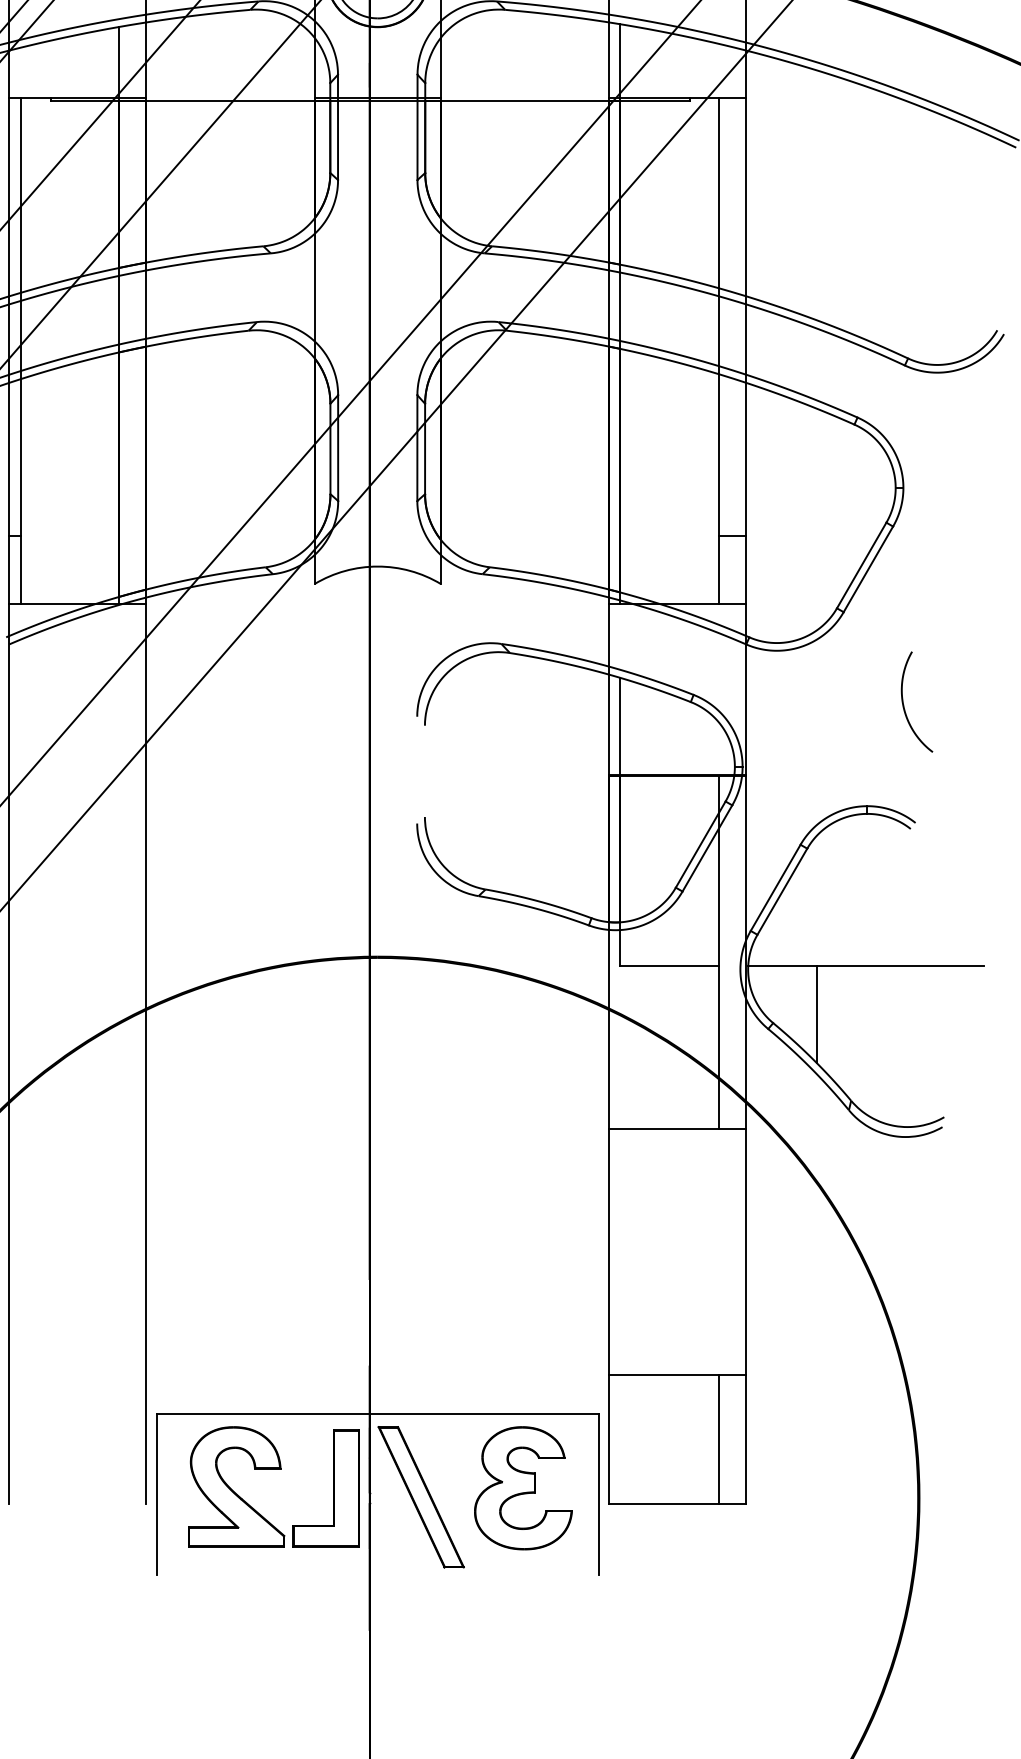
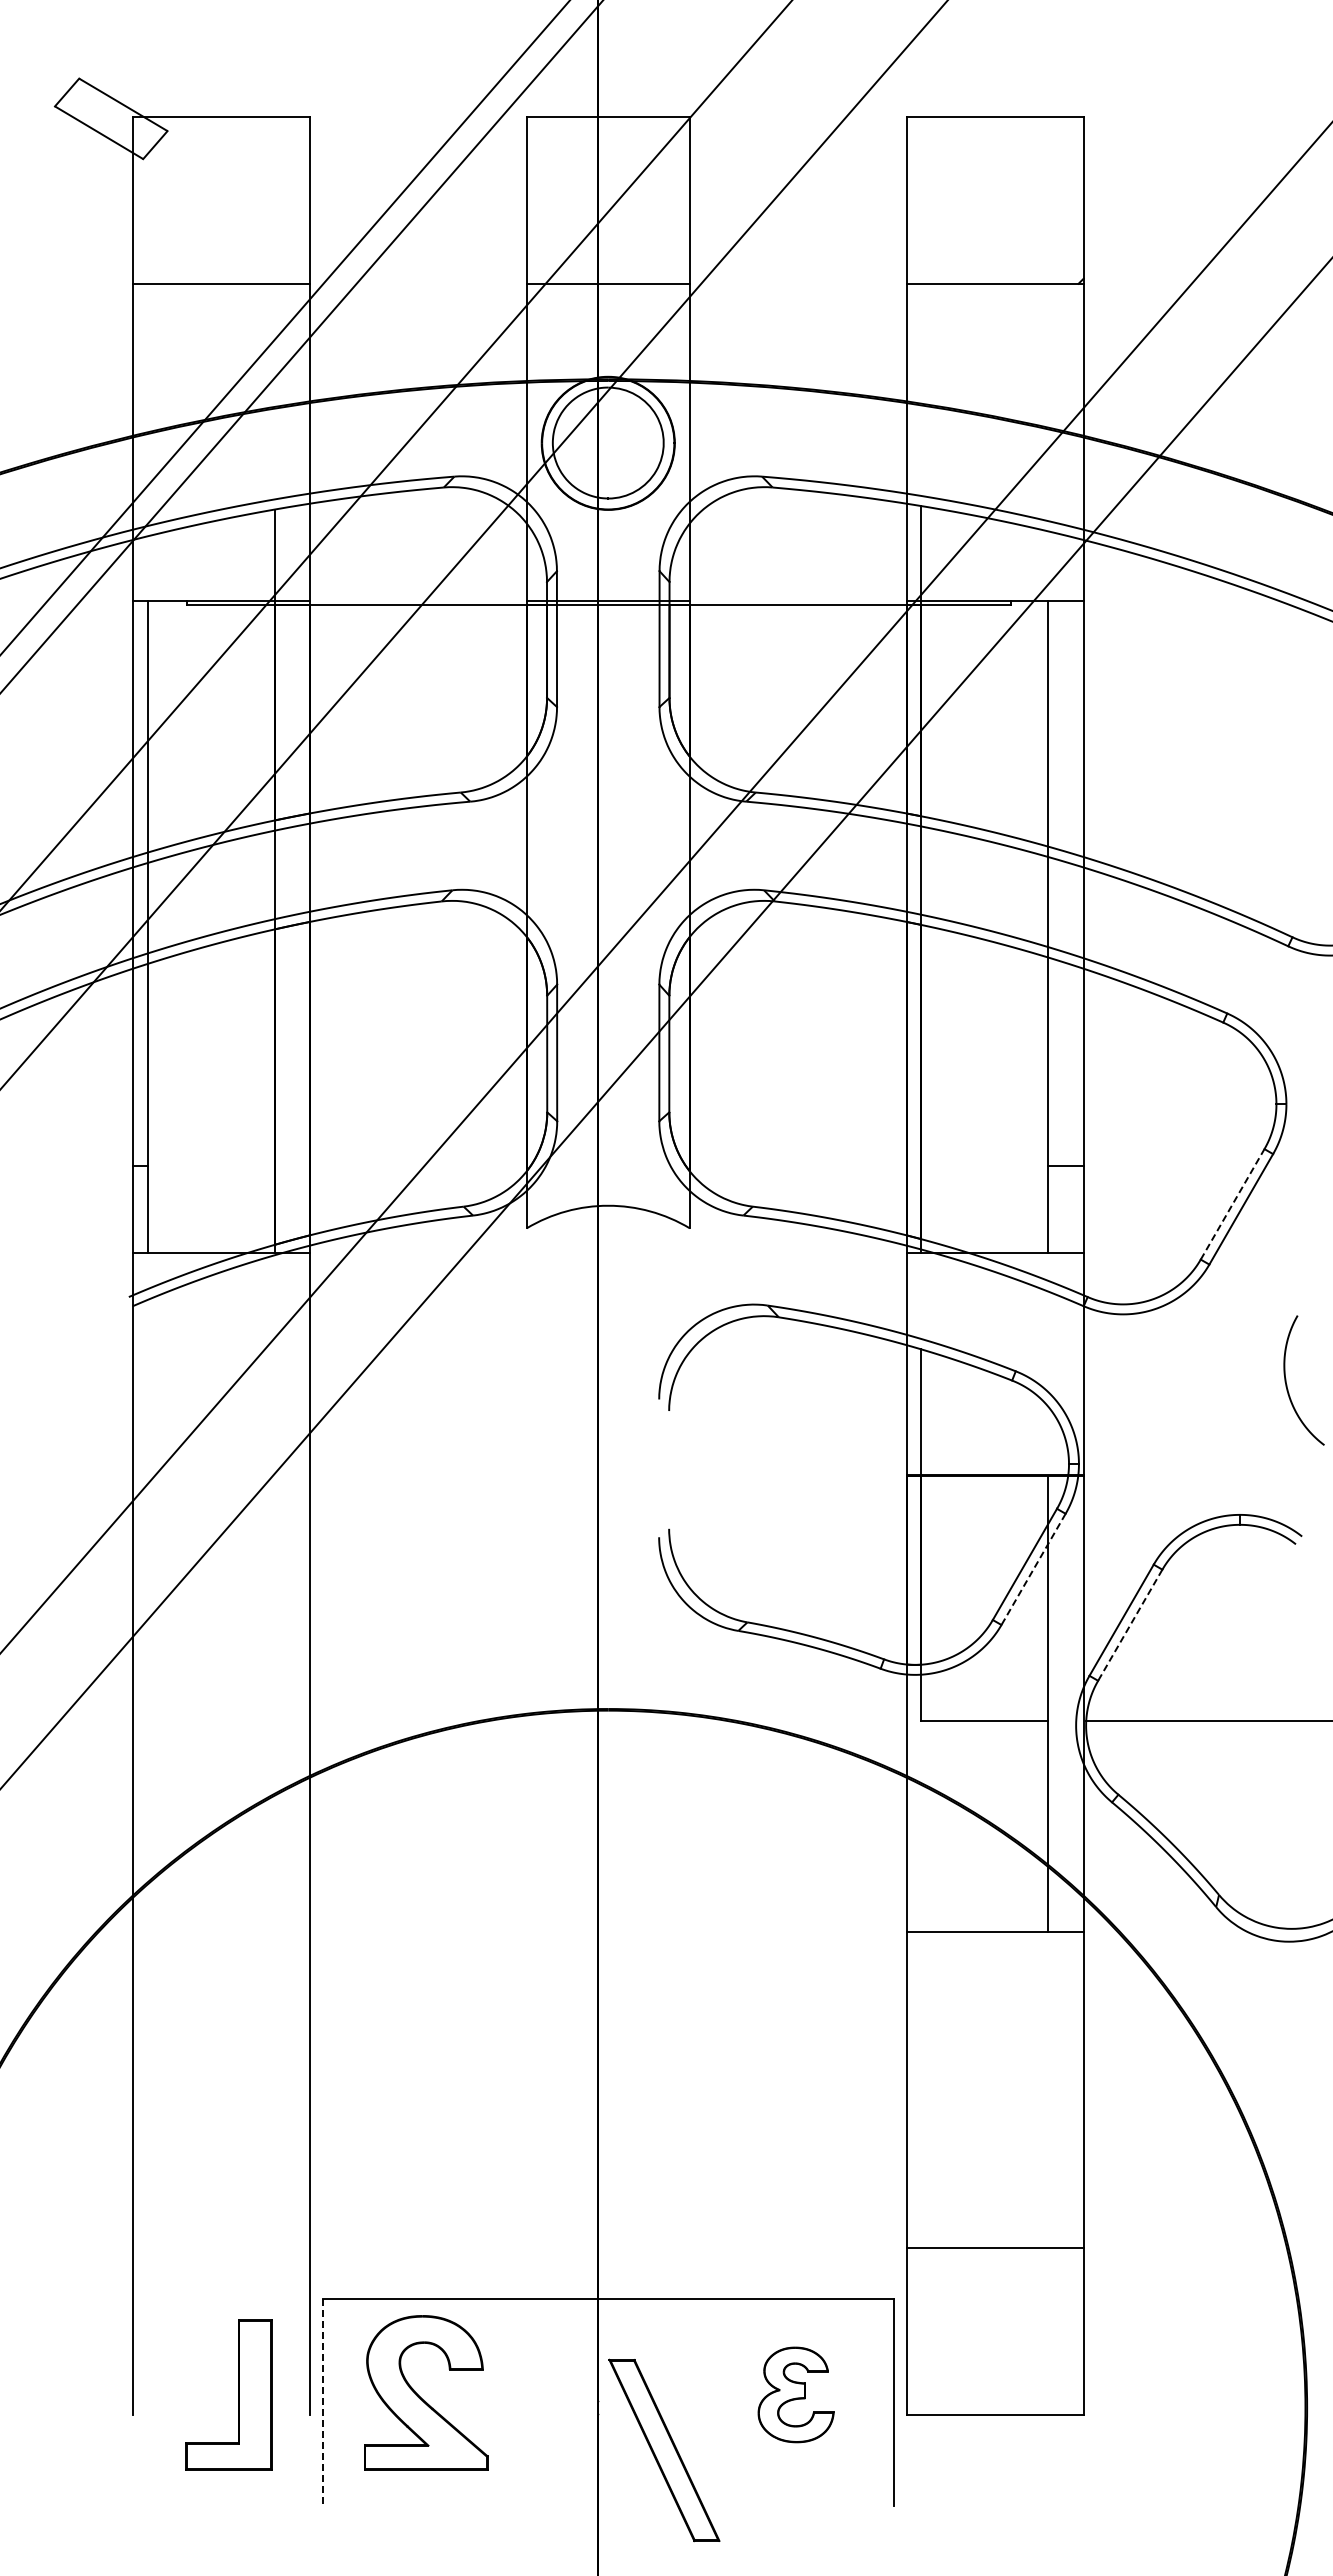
line: (861, 565) -> (1232, 1204), solid -> dashed
line: (707, 848) -> (1033, 1569), solid -> dashed
line: (782, 891) -> (1130, 1625), solid -> dashed
line: (816, 1014) -> (1174, 1783), removed
line: (718, 1439) -> (1047, 2331), removed
part: (333, 1487) -> (238, 2394), moved
part: (522, 1487) -> (795, 2394), size x0.6
line: (157, 1494) -> (323, 2402), solid -> dashed
part: (421, 1497) -> (664, 2450), moved

